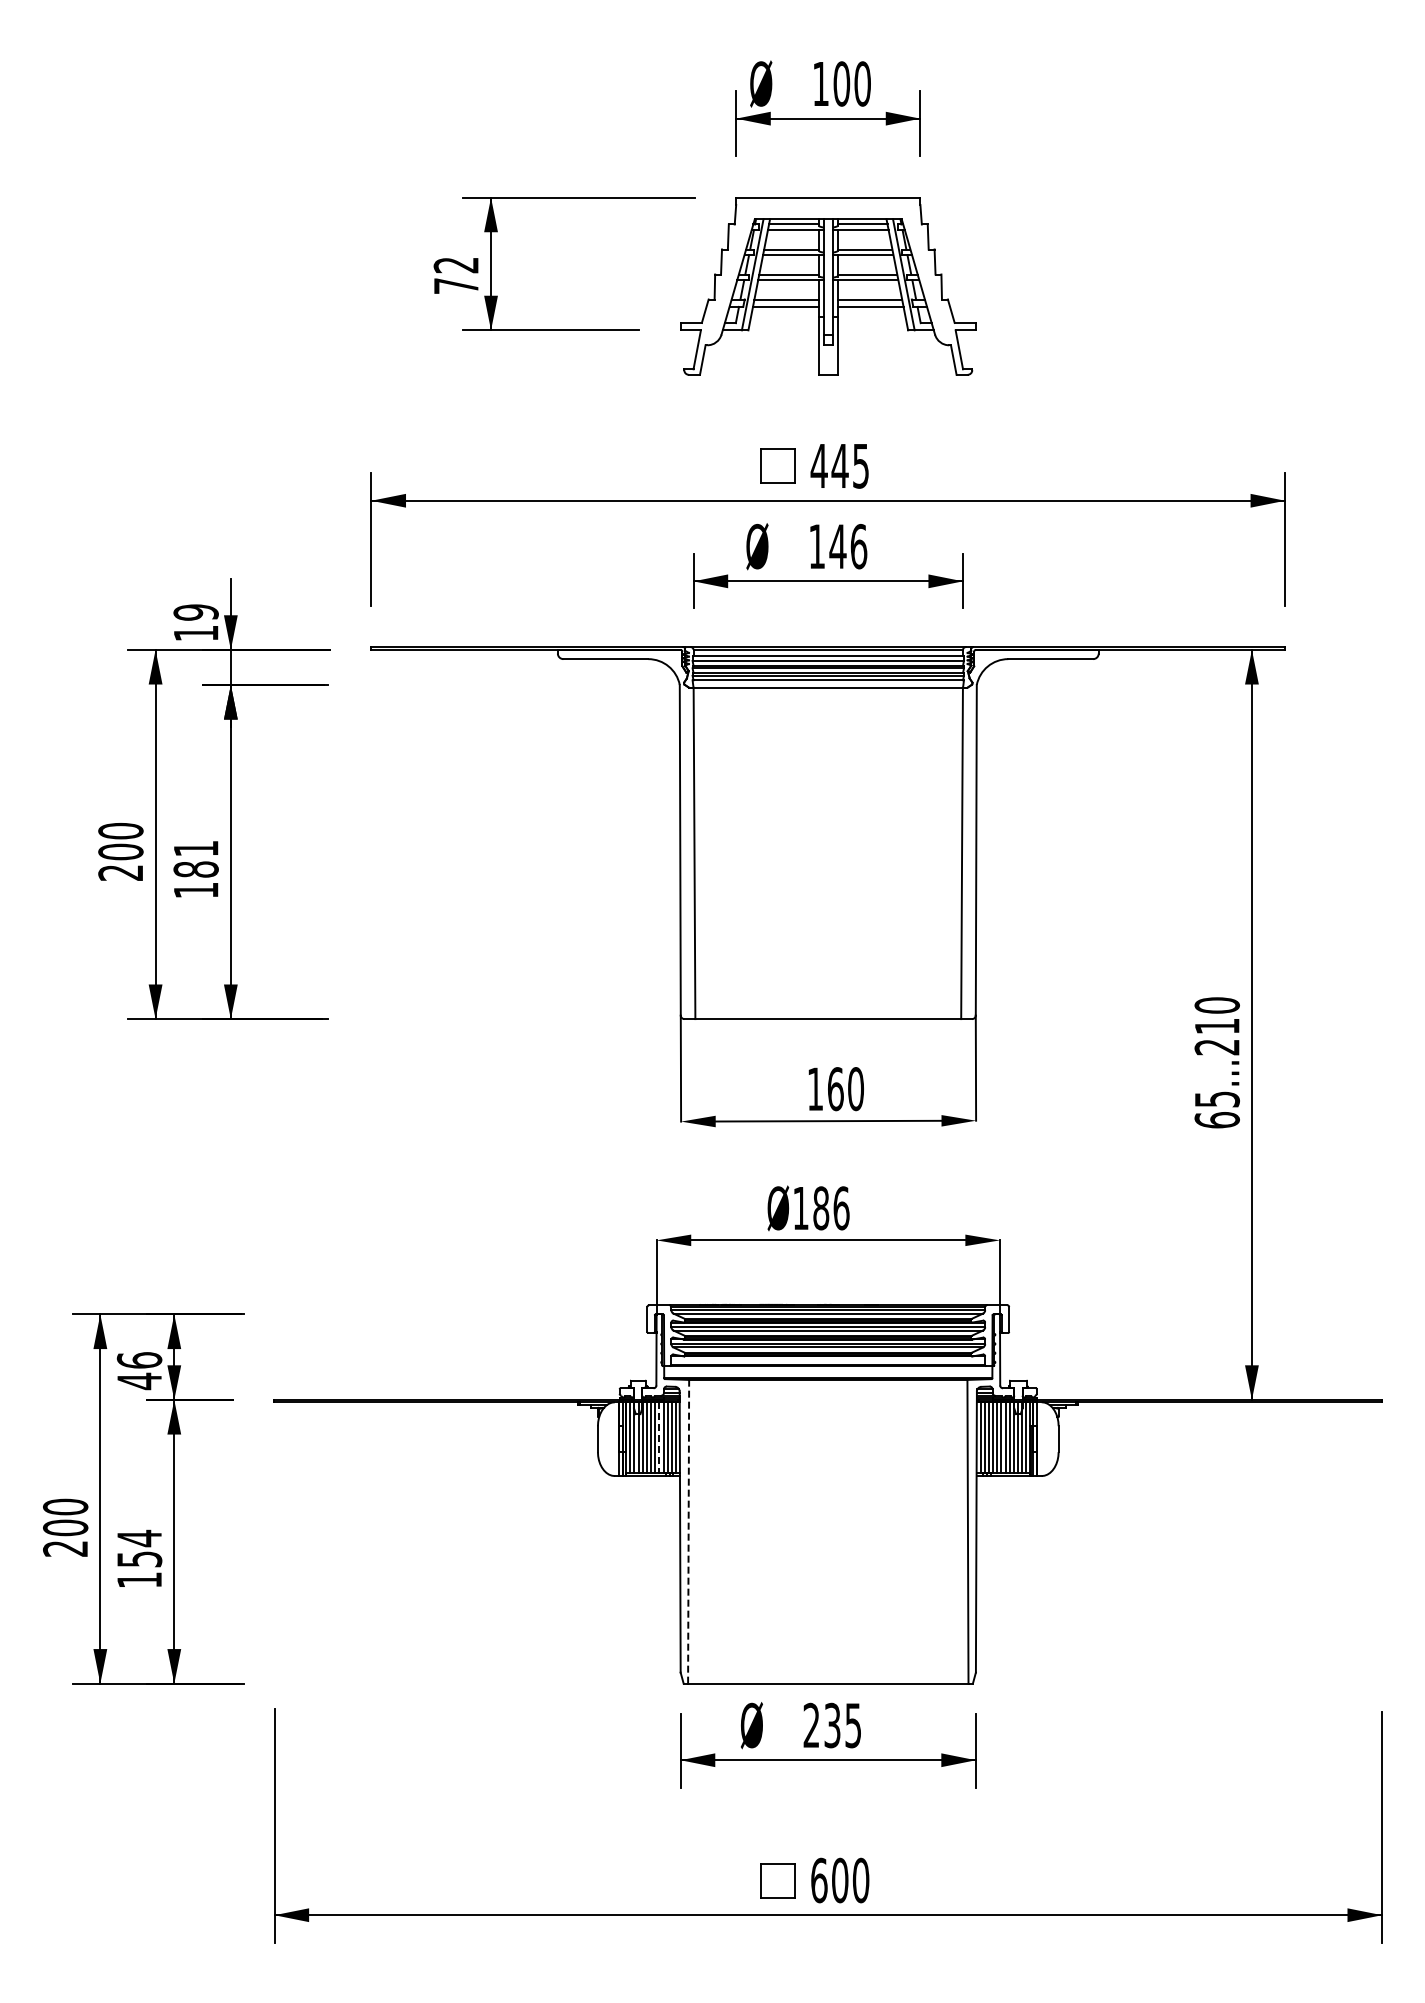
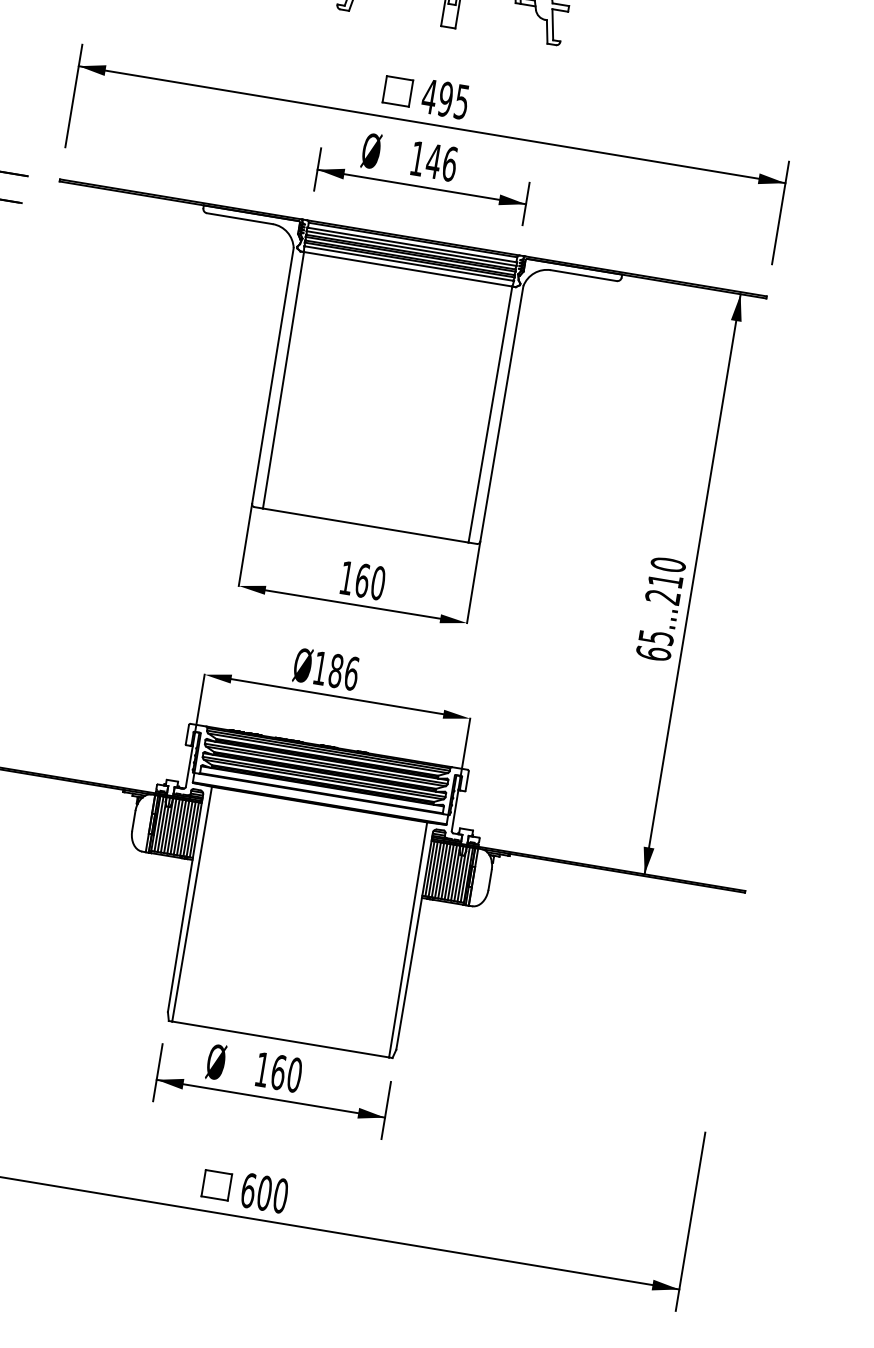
text: (839, 465) -> (445, 98), 445 -> 495
line: (659, 1437) -> (181, 827), dashed -> solid
line: (688, 1531) -> (192, 903), dashed -> solid
text: (832, 1725) -> (278, 1072), 235 -> 160

